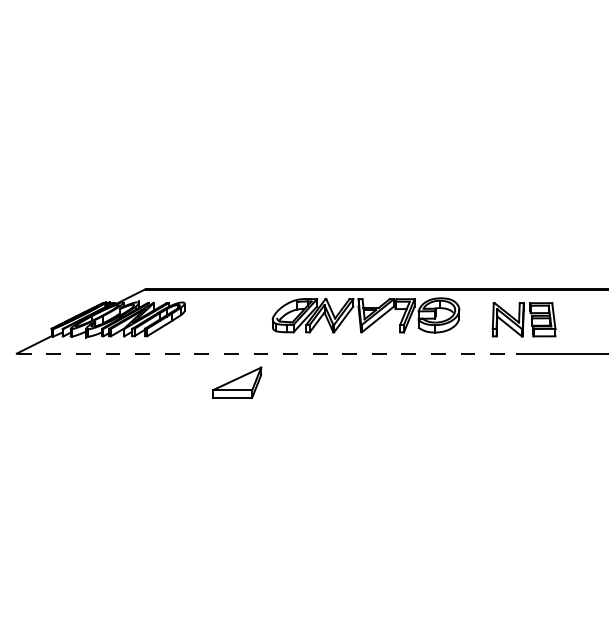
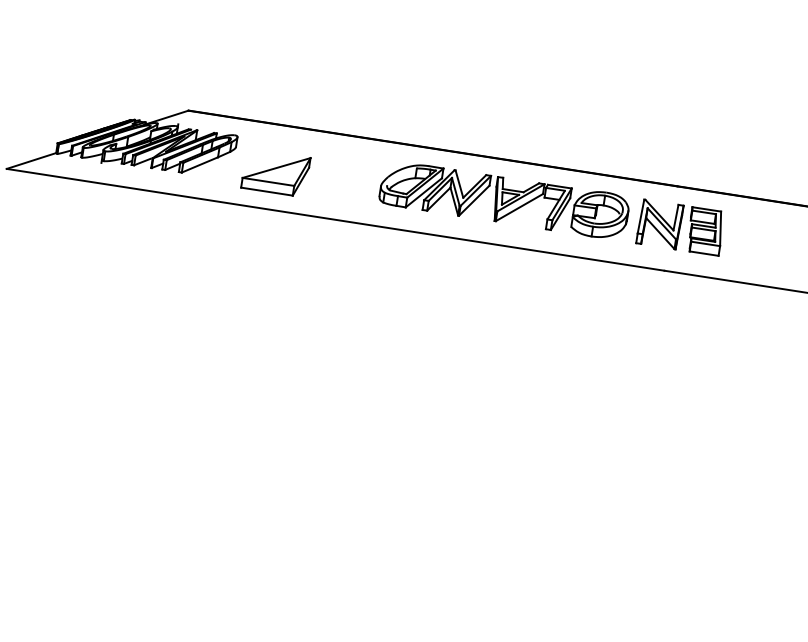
part: (365, 315) -> (503, 199), moved
line: (267, 353) -> (336, 219), dashed -> solid
part: (237, 382) -> (276, 172), moved

